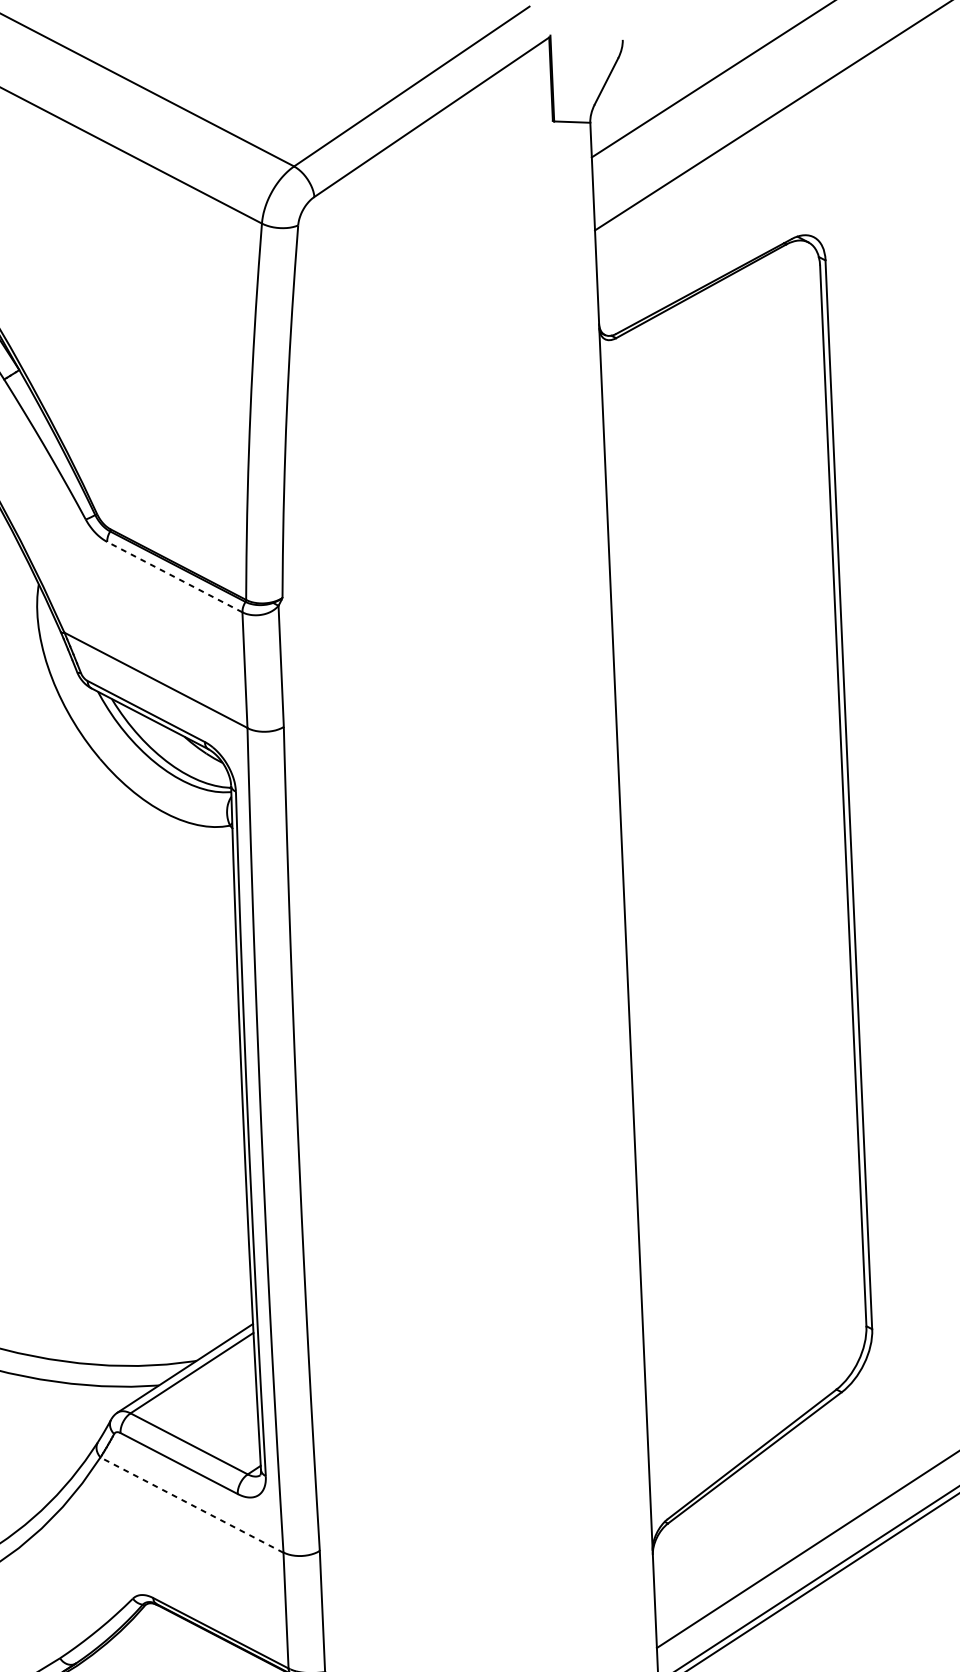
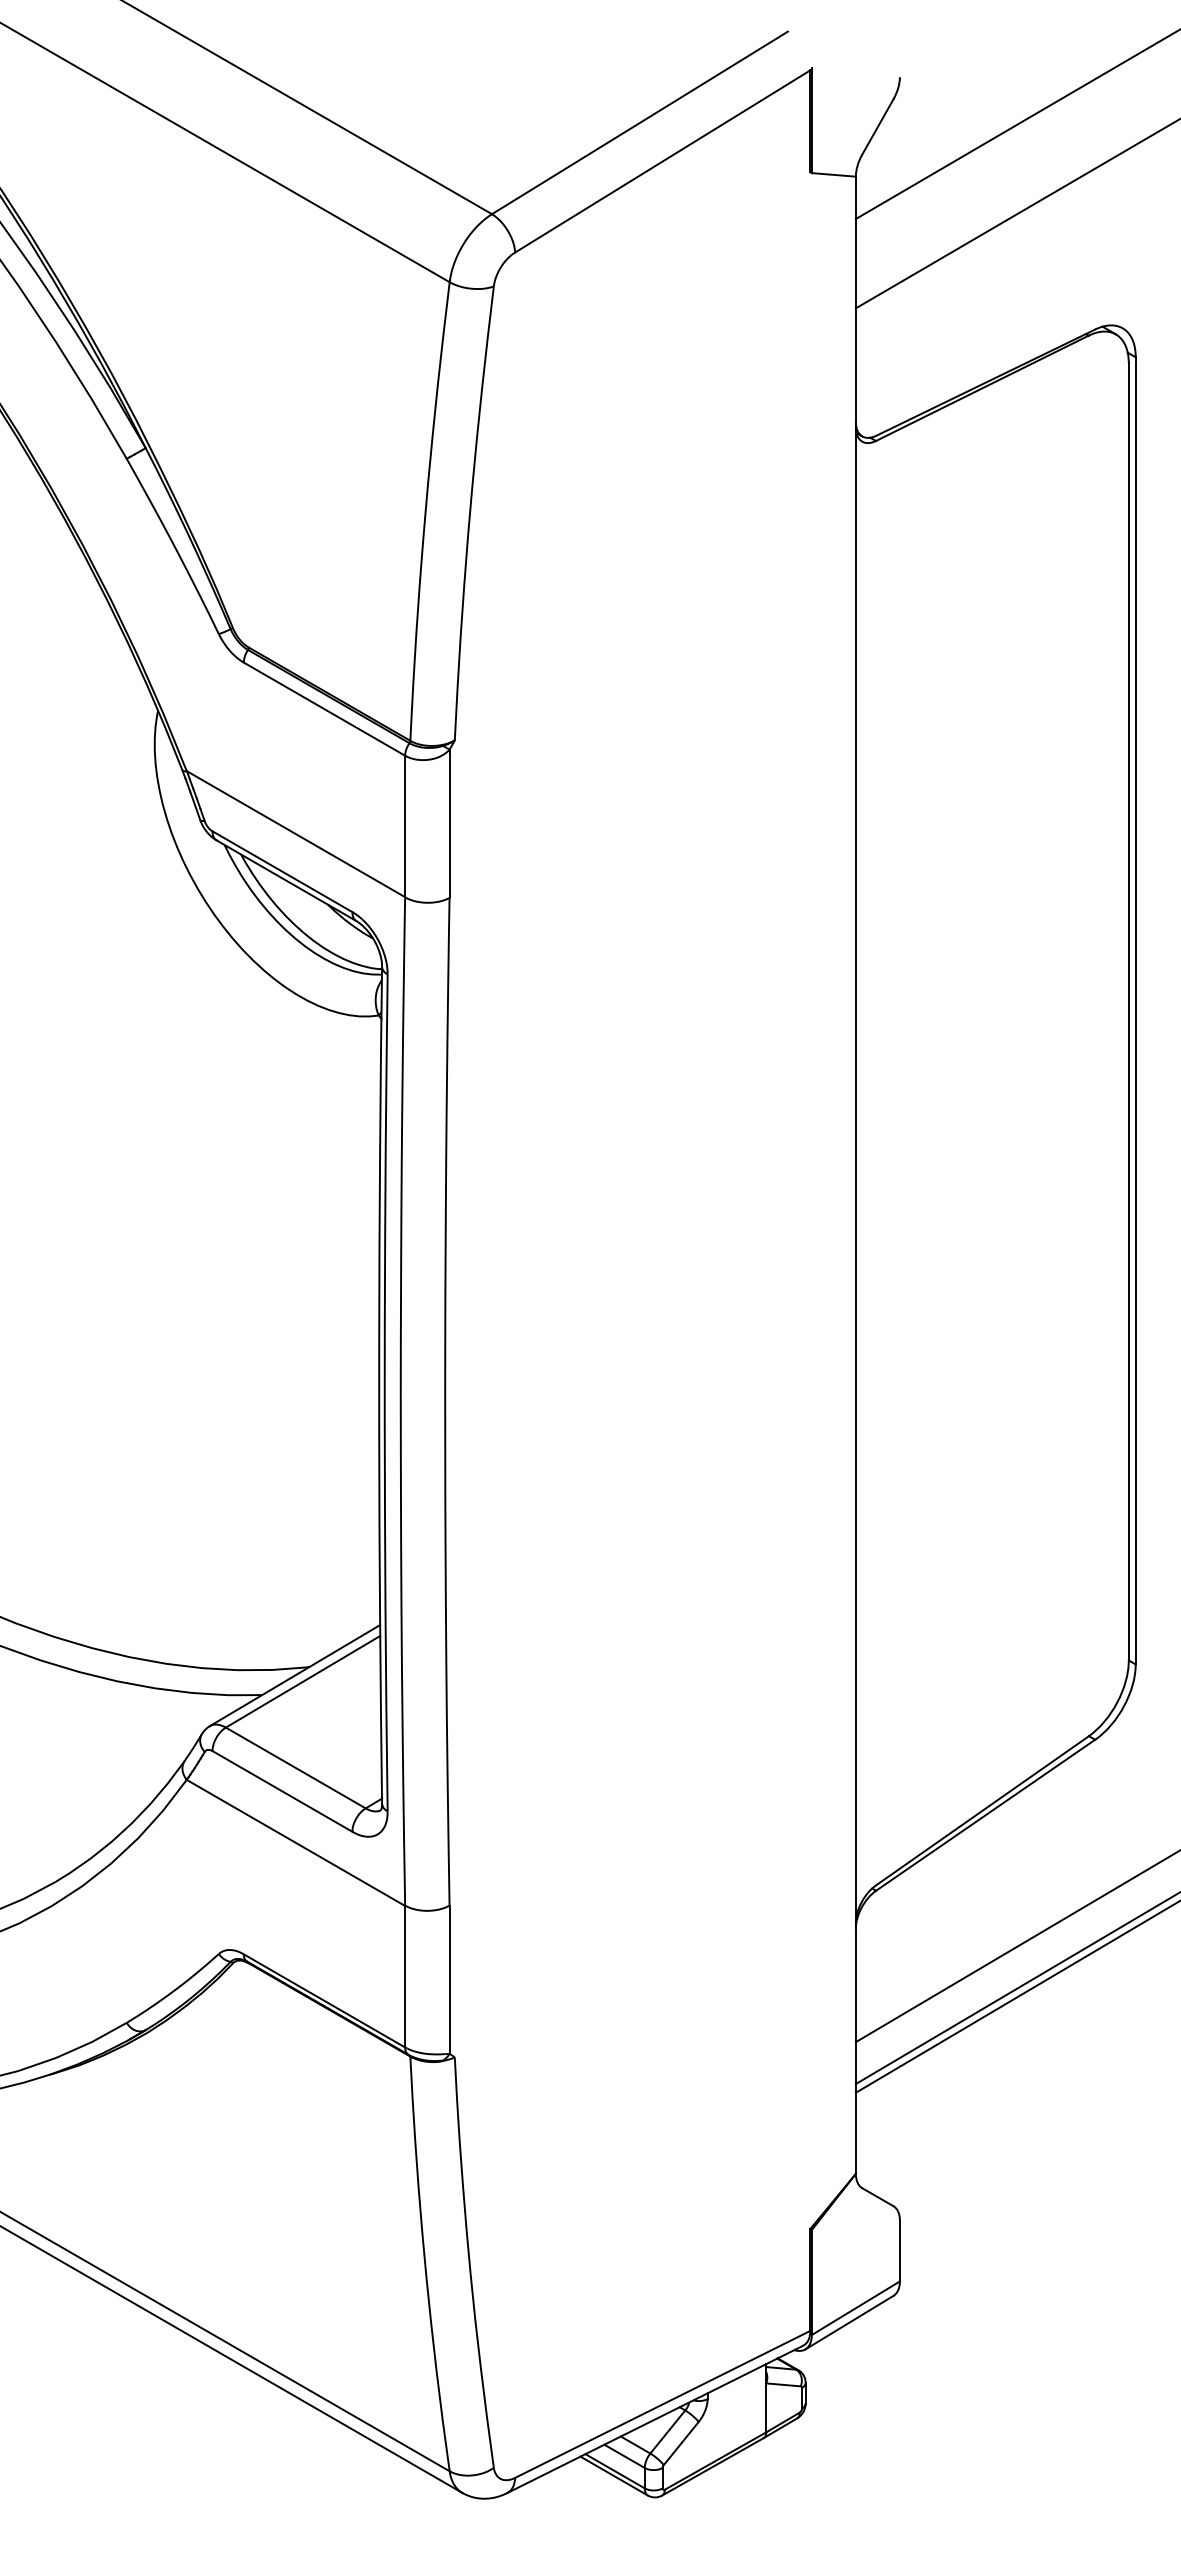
line: (174, 576) -> (324, 708), dashed -> solid
line: (191, 1504) -> (295, 1842), dashed -> solid

